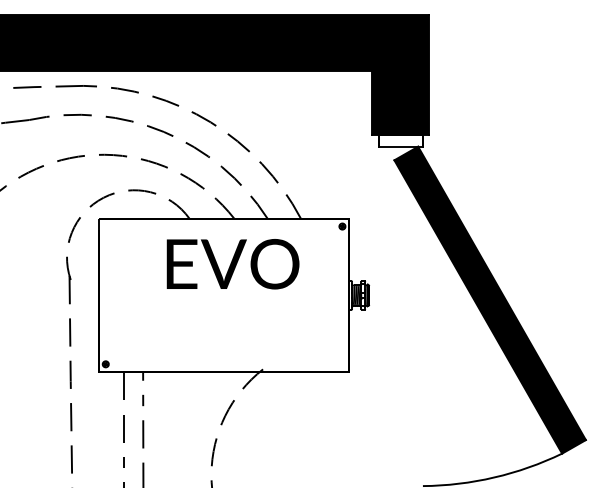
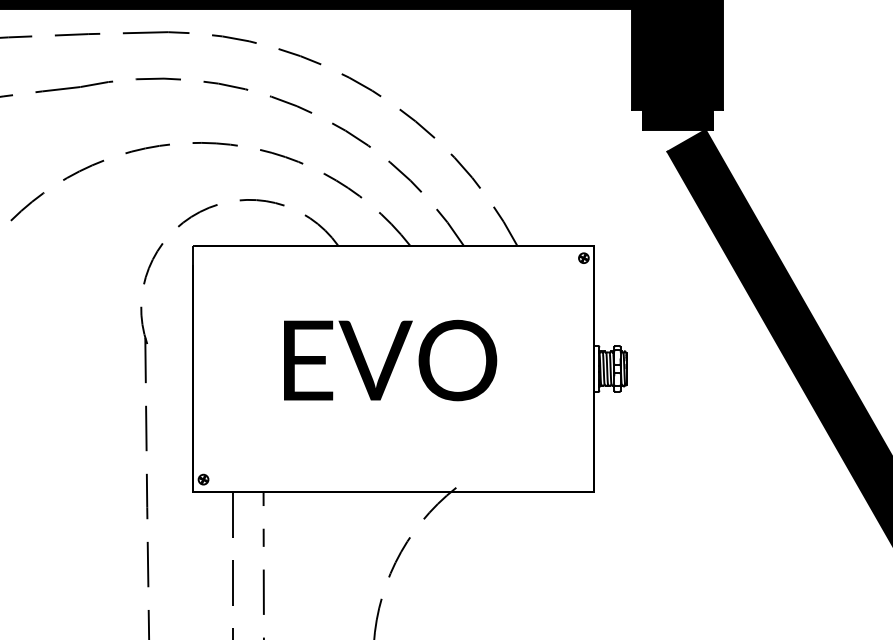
fill: (400, 140) -> (677, 119), added
text: (232, 264) -> (389, 360), moved

